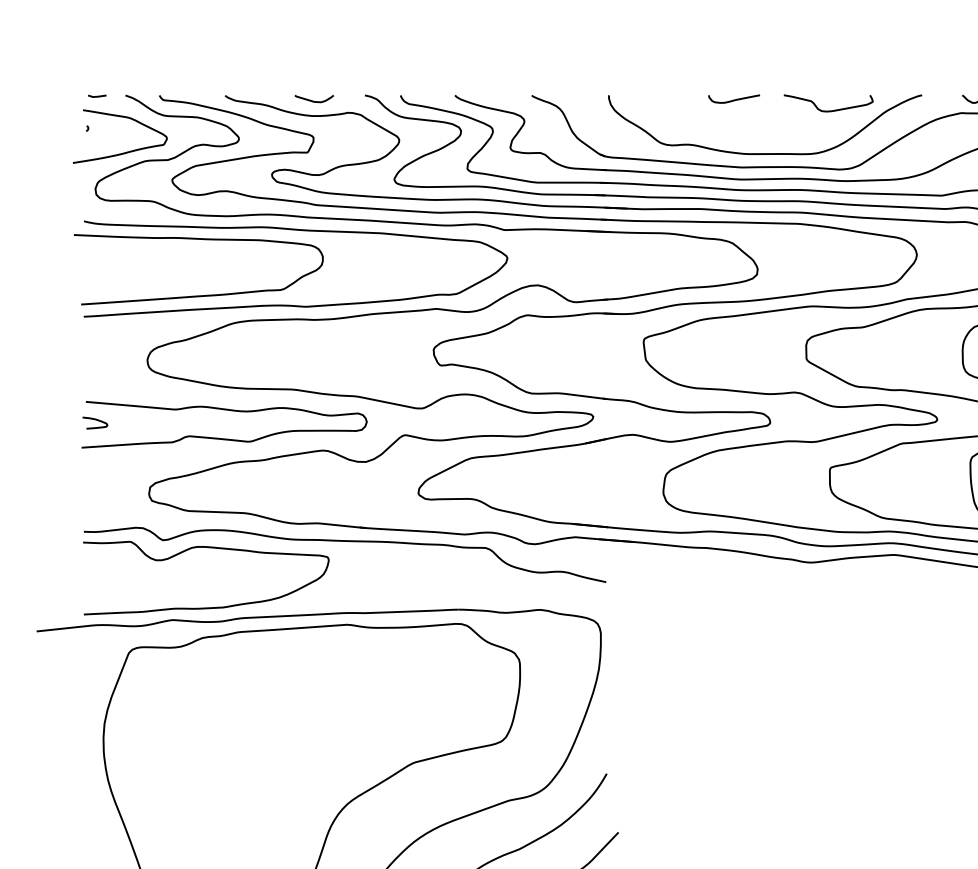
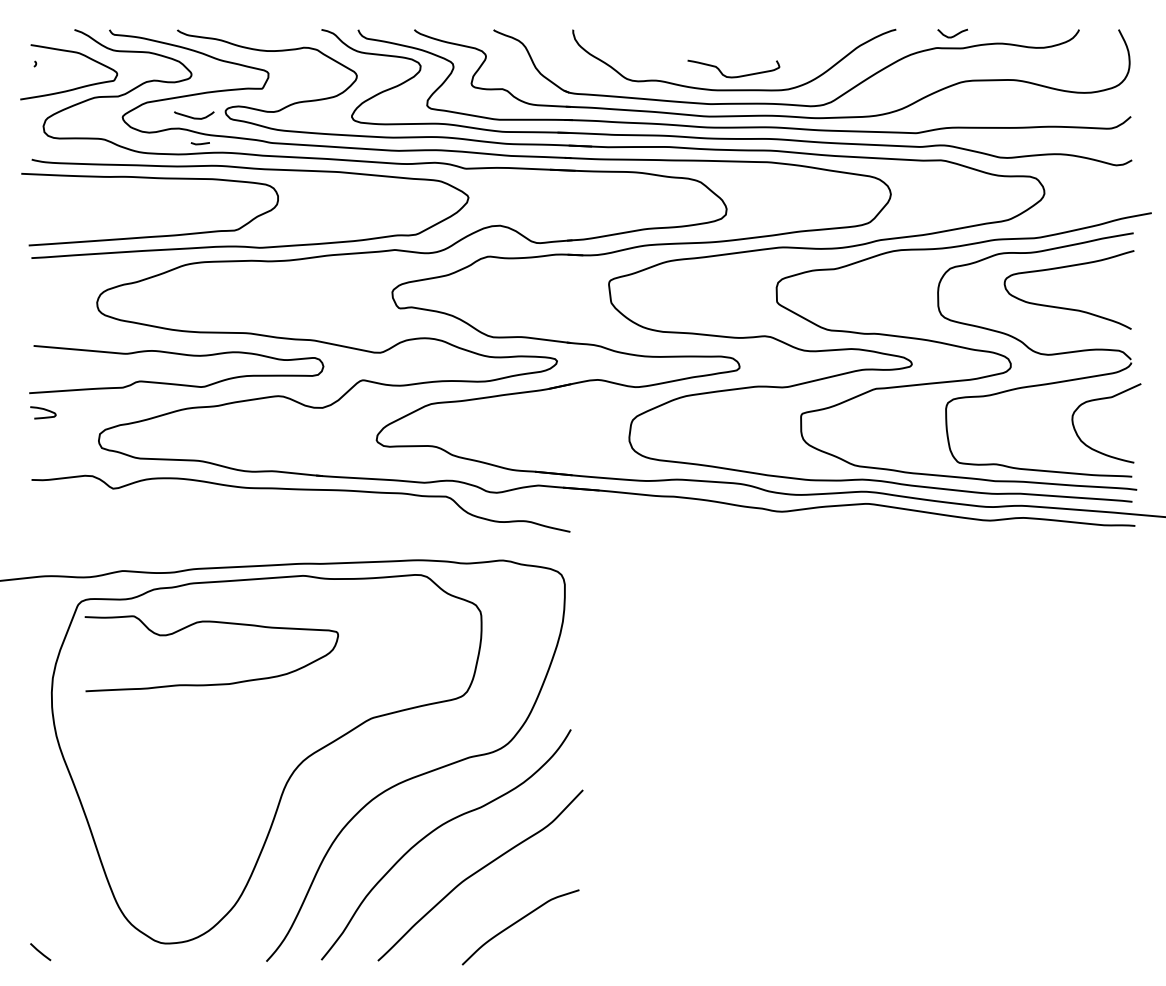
line: (96, 96) -> (199, 143), moved
curve: (735, 99) -> (703, 33), removed
curve: (314, 100) -> (194, 117), moved
curve: (828, 110) -> (733, 76), moved
curve: (96, 420) -> (44, 410), moved
curve: (208, 606) -> (214, 683), moved

